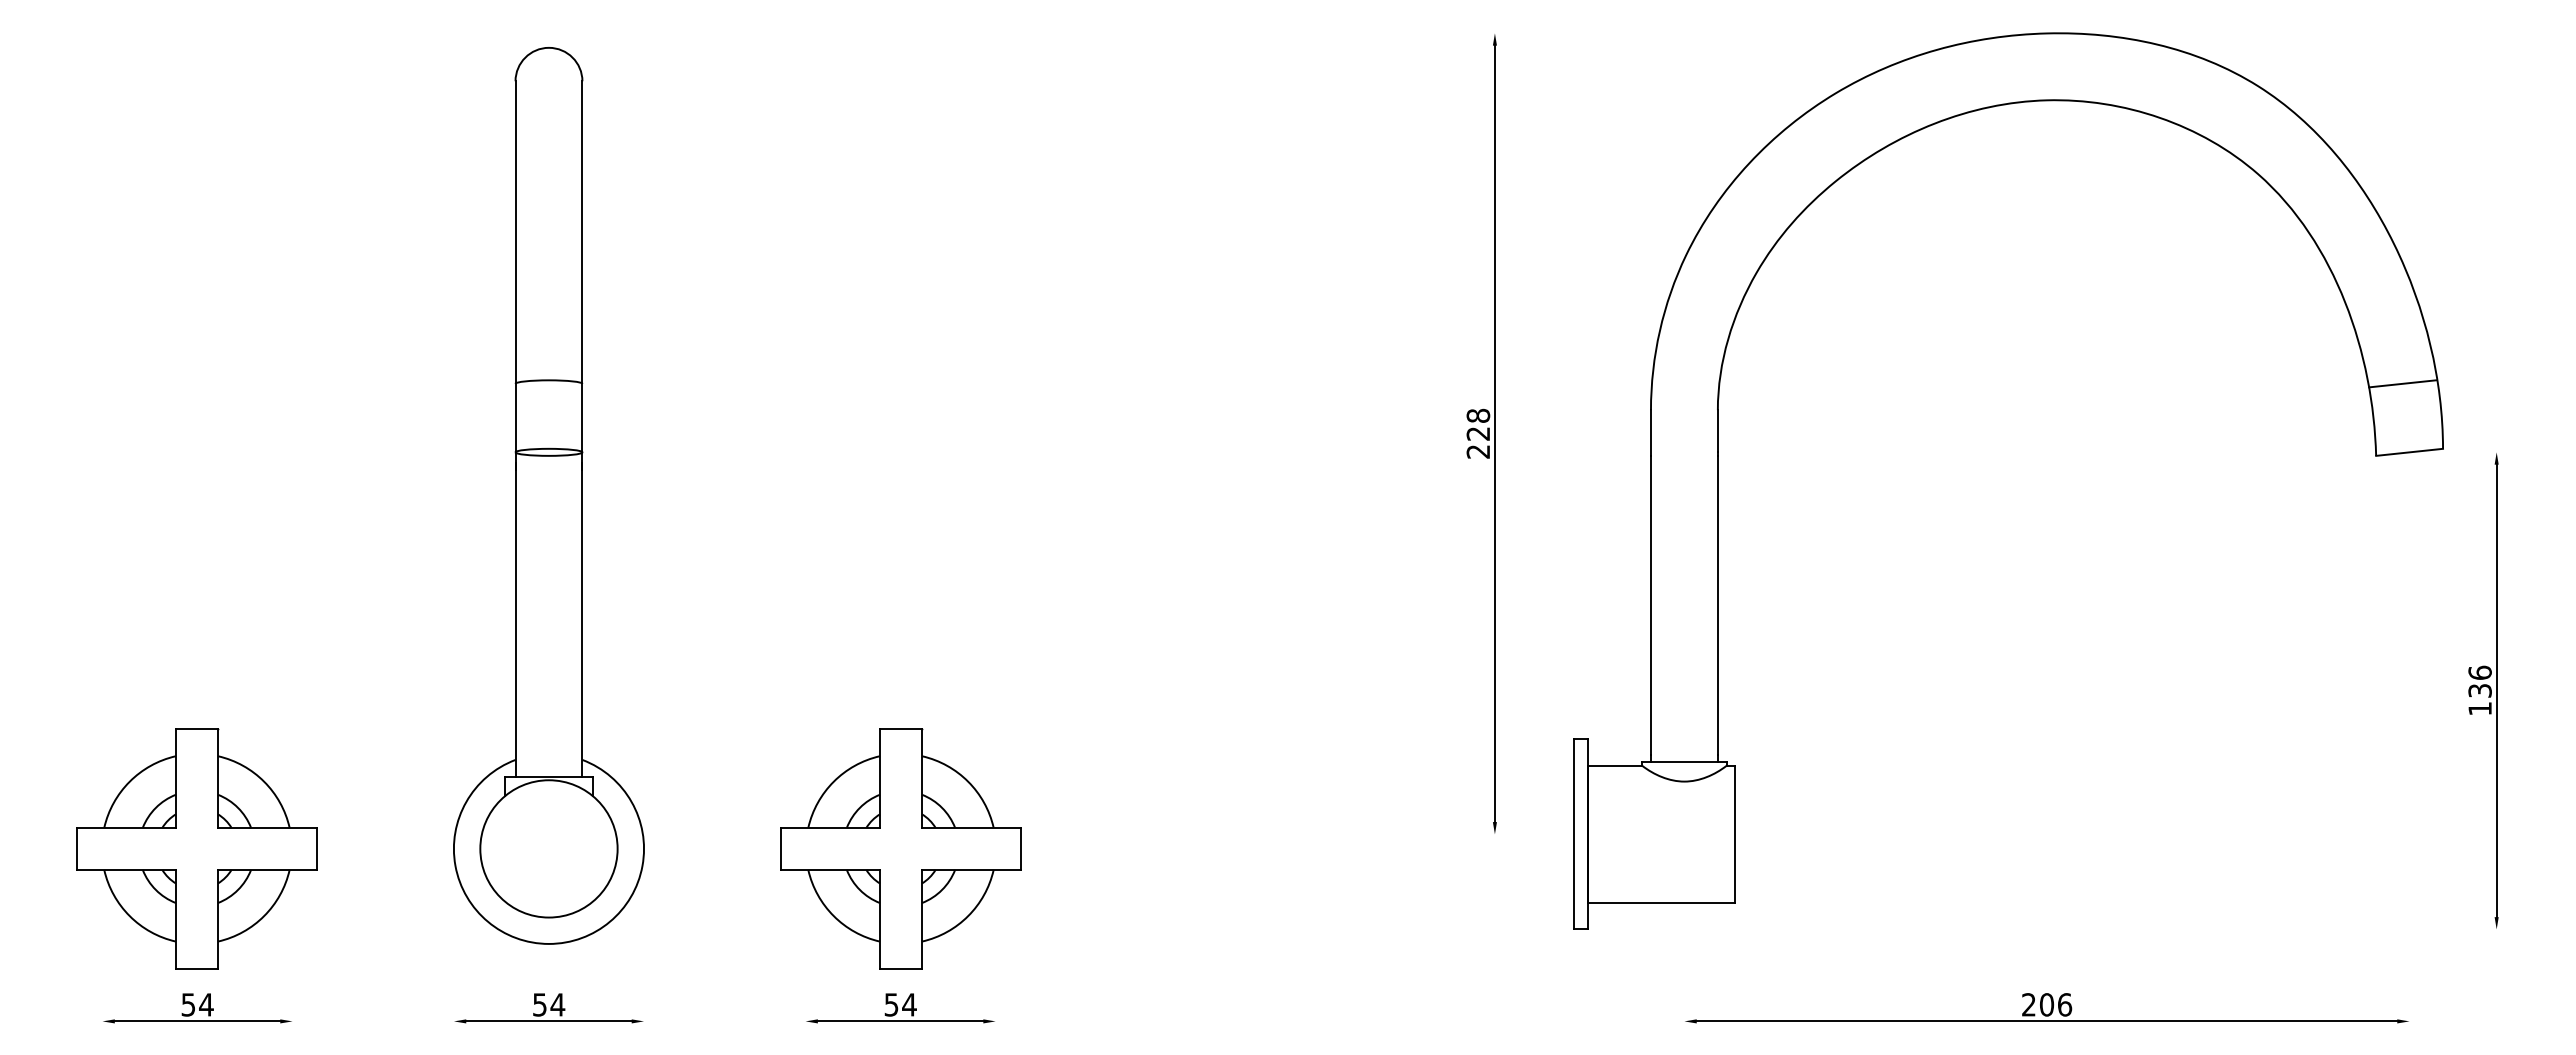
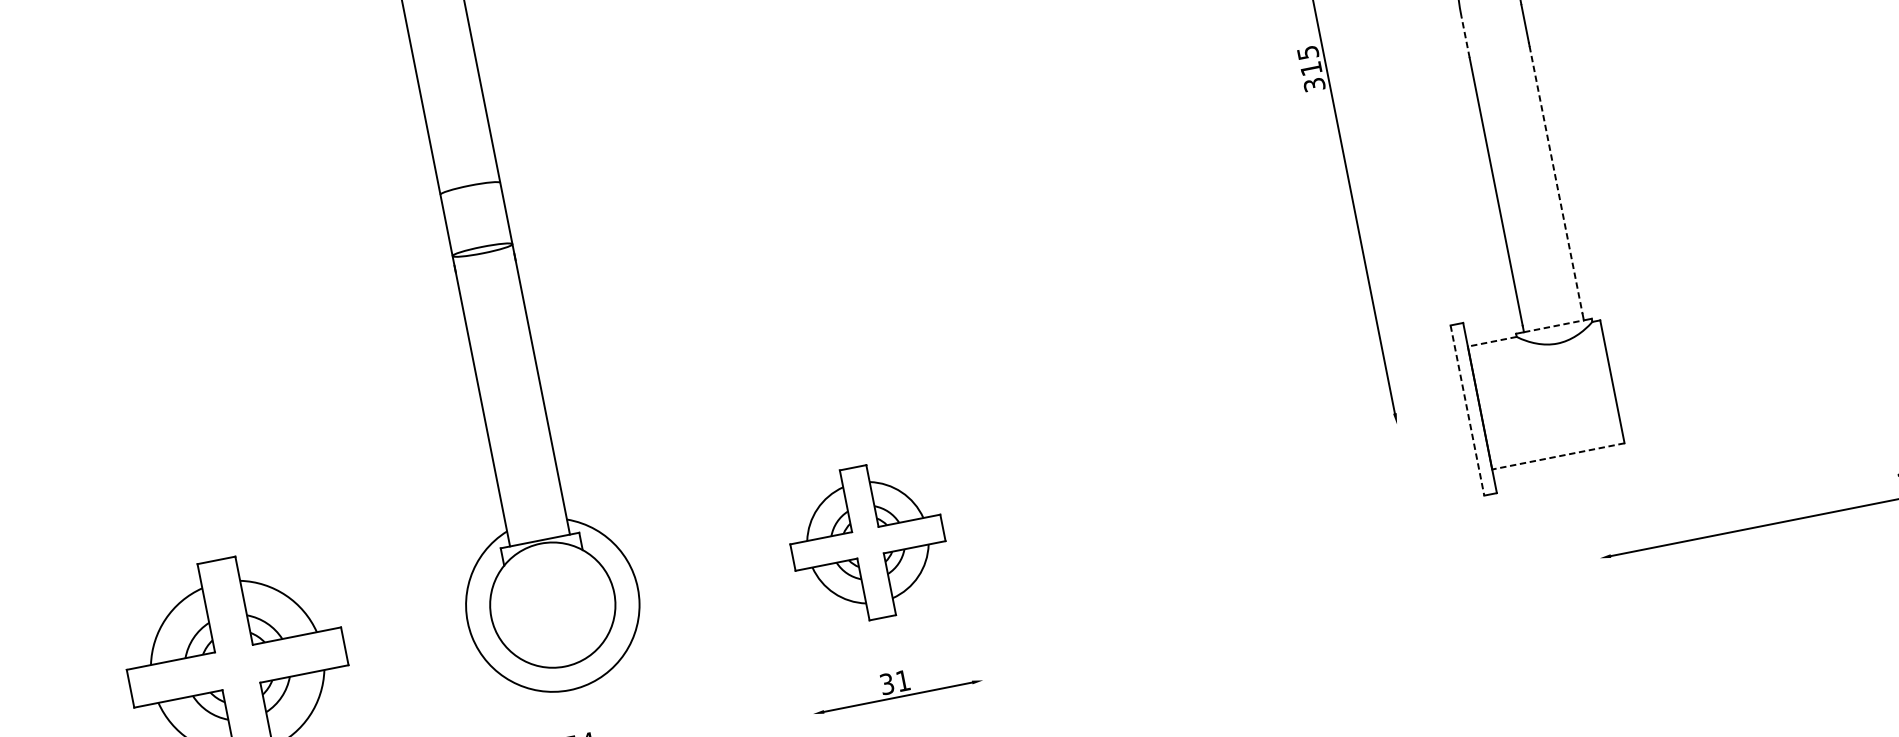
line: (1650, 432) -> (1465, 37), solid -> dashed
text: (1478, 433) -> (1311, 68), 228 -> 315
line: (1717, 605) -> (1555, 180), solid -> dashed
line: (1684, 762) -> (1554, 326), solid -> dashed
line: (1614, 765) -> (1491, 341), solid -> dashed
line: (1573, 834) -> (1467, 410), solid -> dashed
part: (900, 848) -> (867, 542), size x0.7
line: (1661, 903) -> (1558, 456), solid -> dashed
text: (900, 1004) -> (895, 682), 54 -> 31

